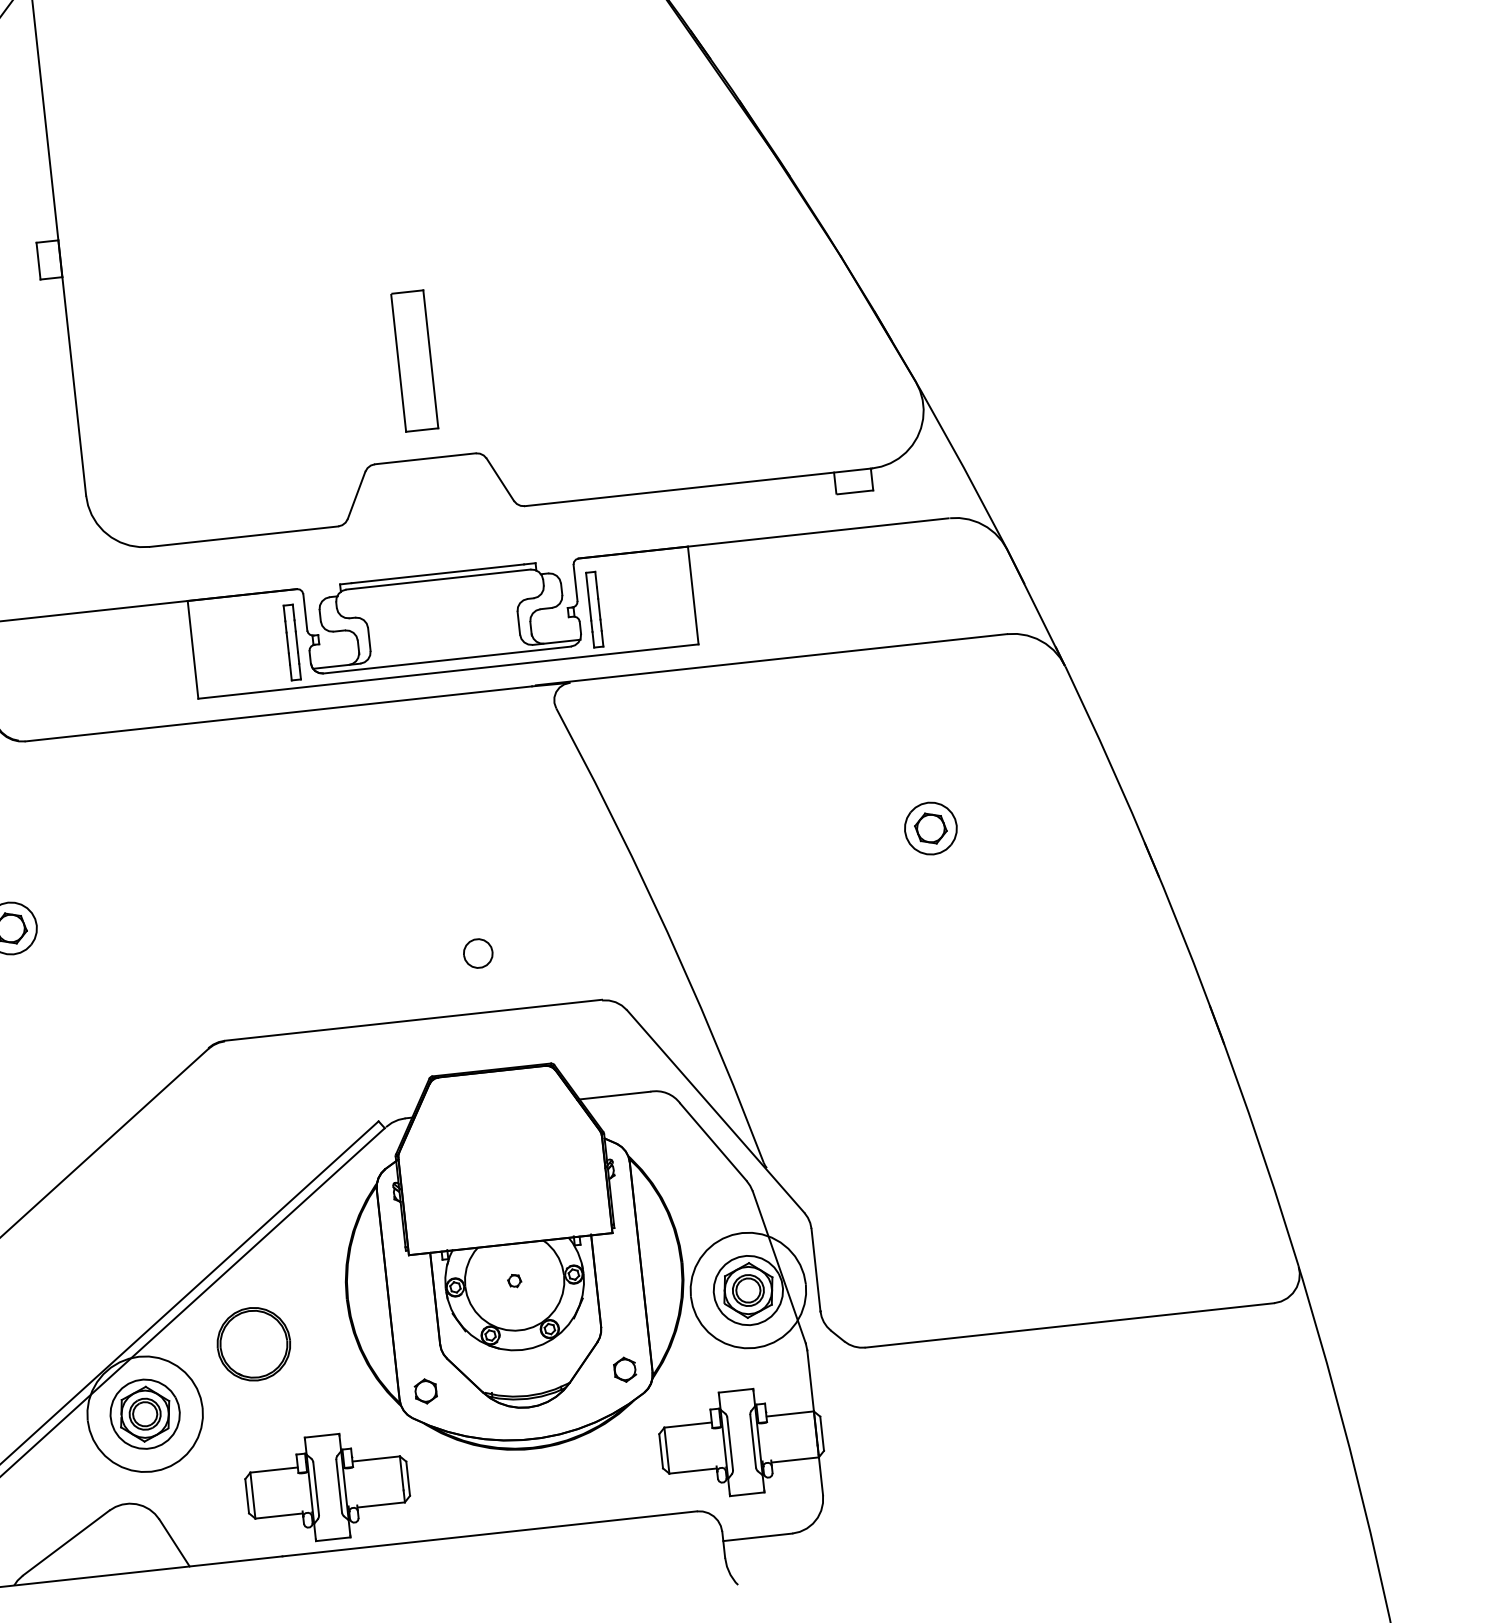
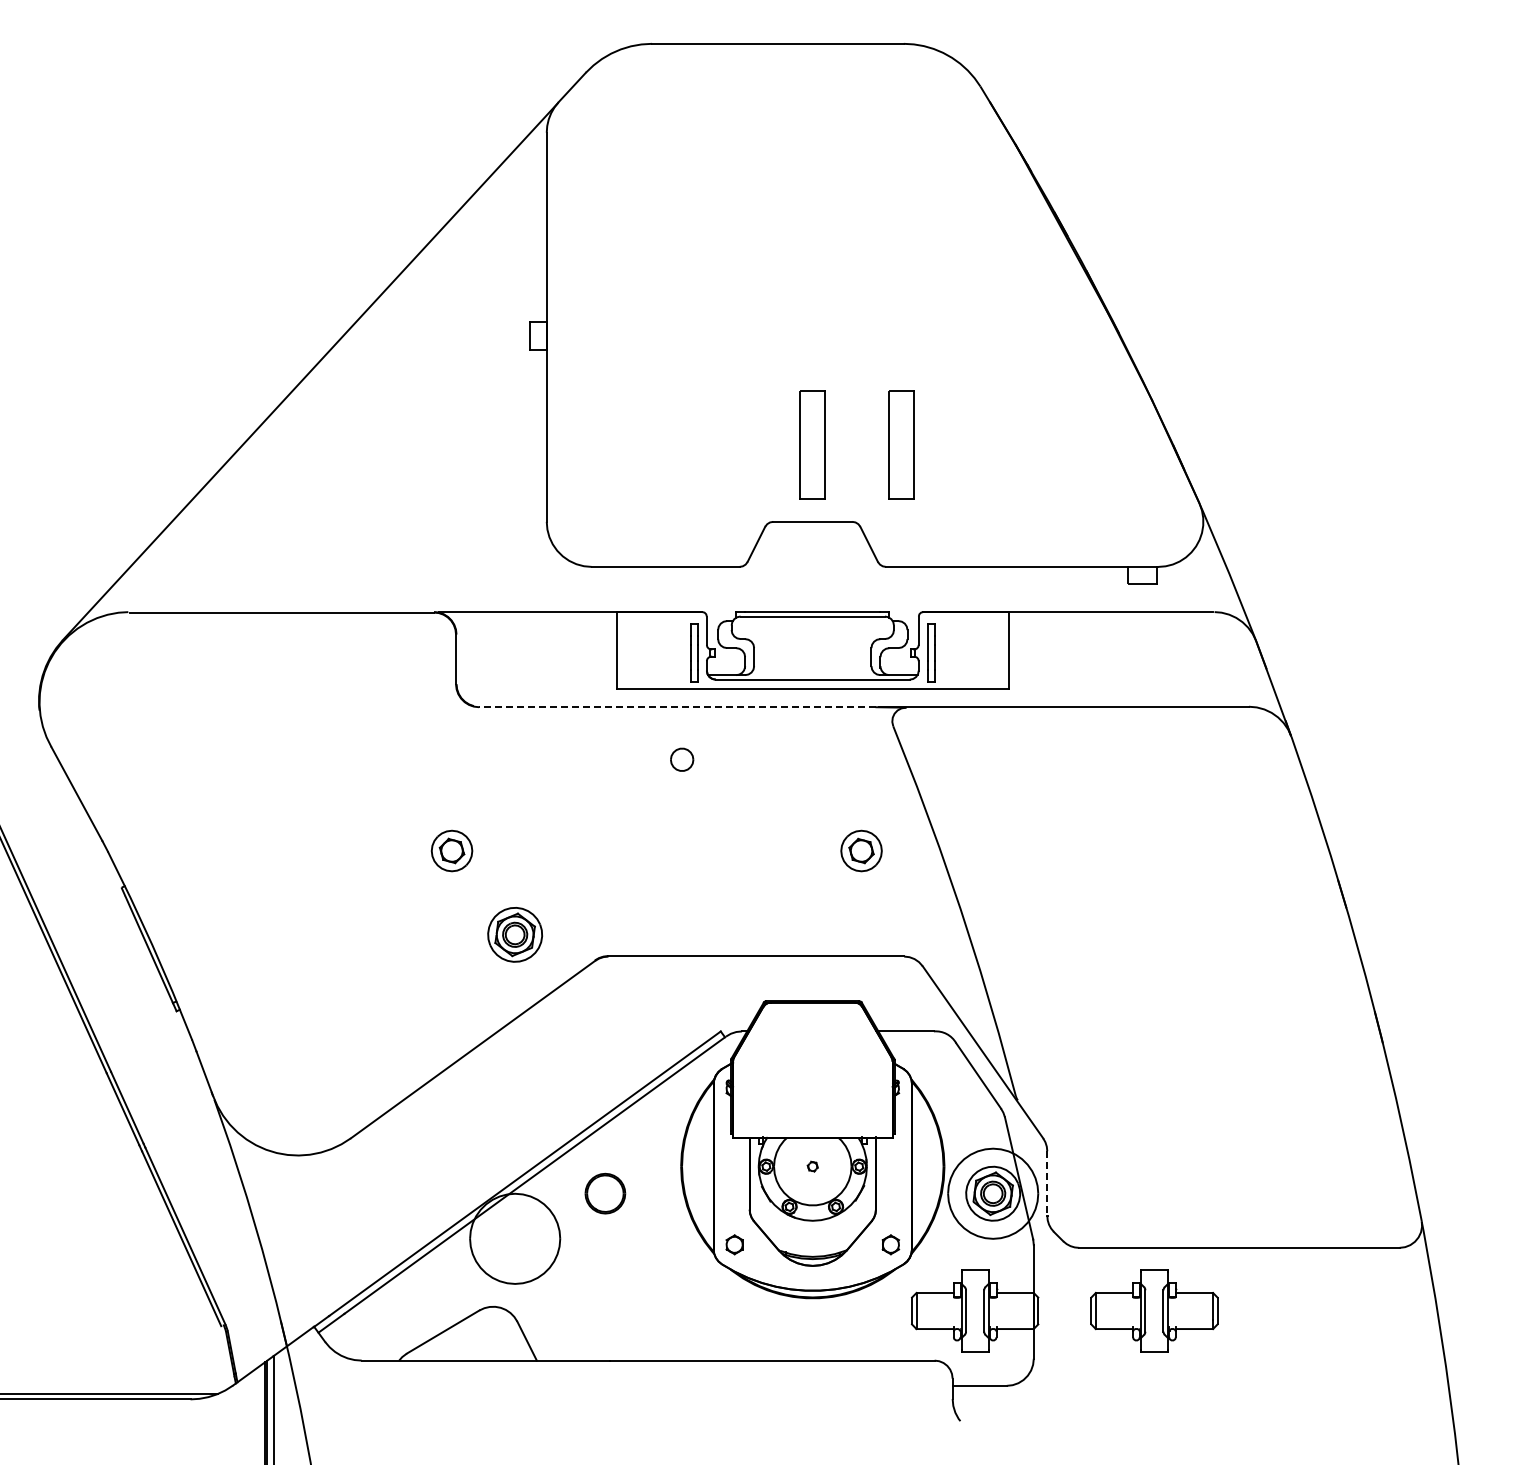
part: (527, 347) -> (901, 444), added
line: (278, 714) -> (677, 707), solid -> dashed
part: (930, 827) -> (861, 850), moved
part: (478, 953) -> (682, 759), moved
line: (816, 1271) -> (1047, 1184), solid -> dashed
part: (254, 1343) -> (605, 1193), size x0.7
part: (145, 1413) -> (515, 934), moved
part: (327, 1486) -> (1154, 1310), moved

